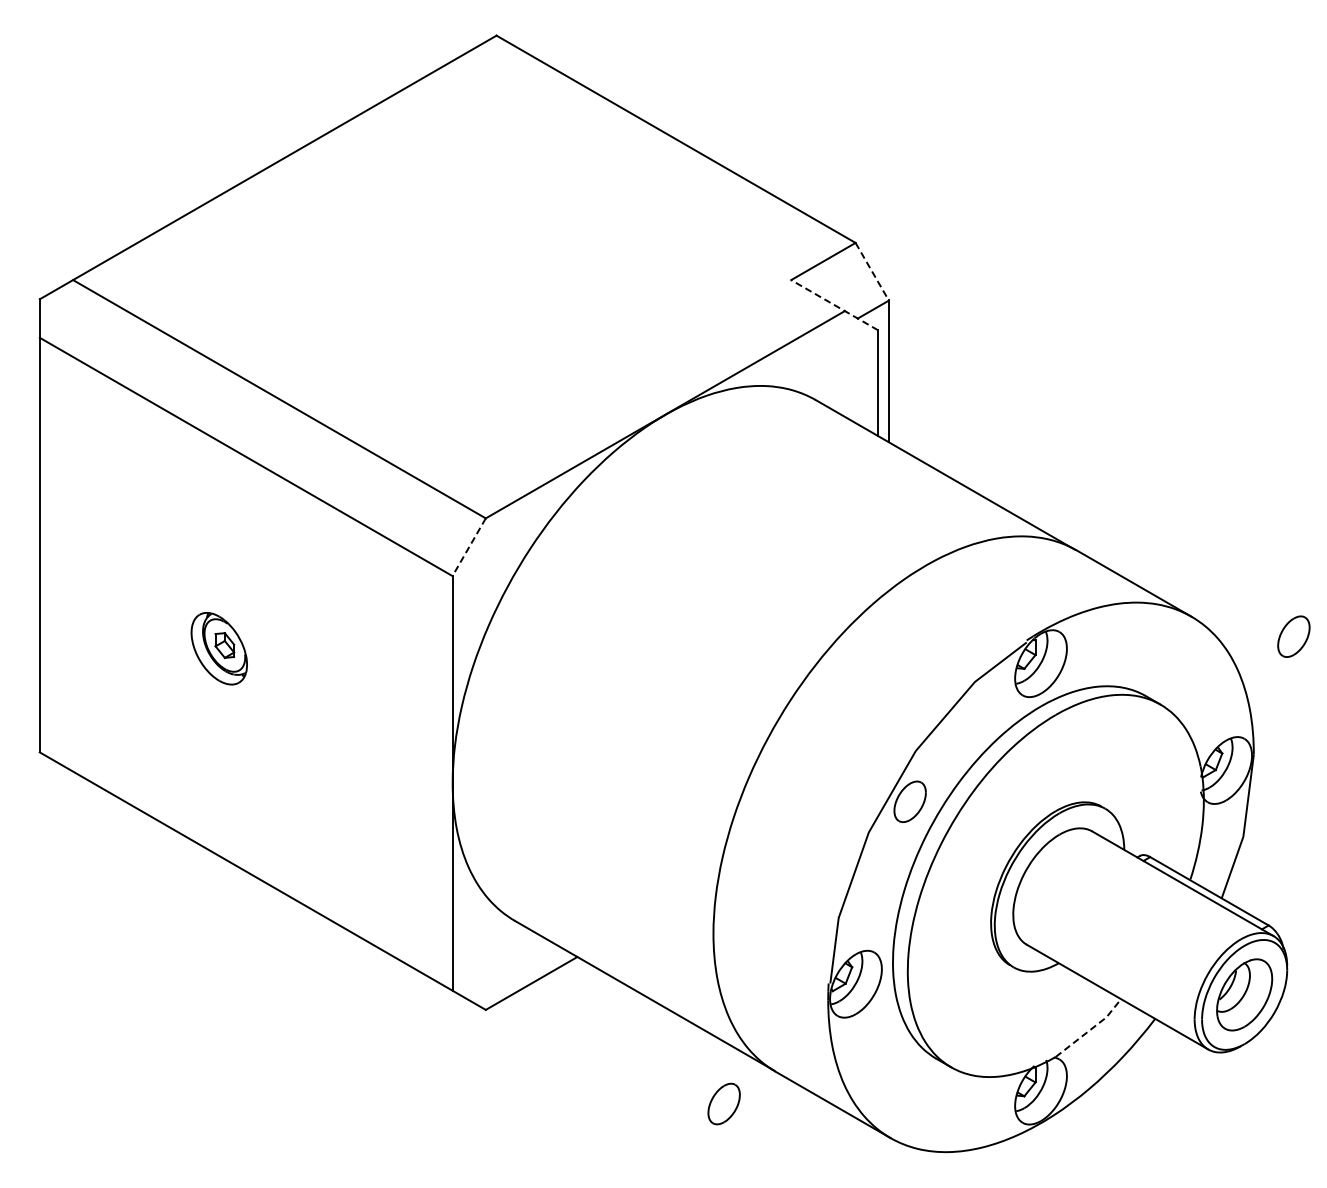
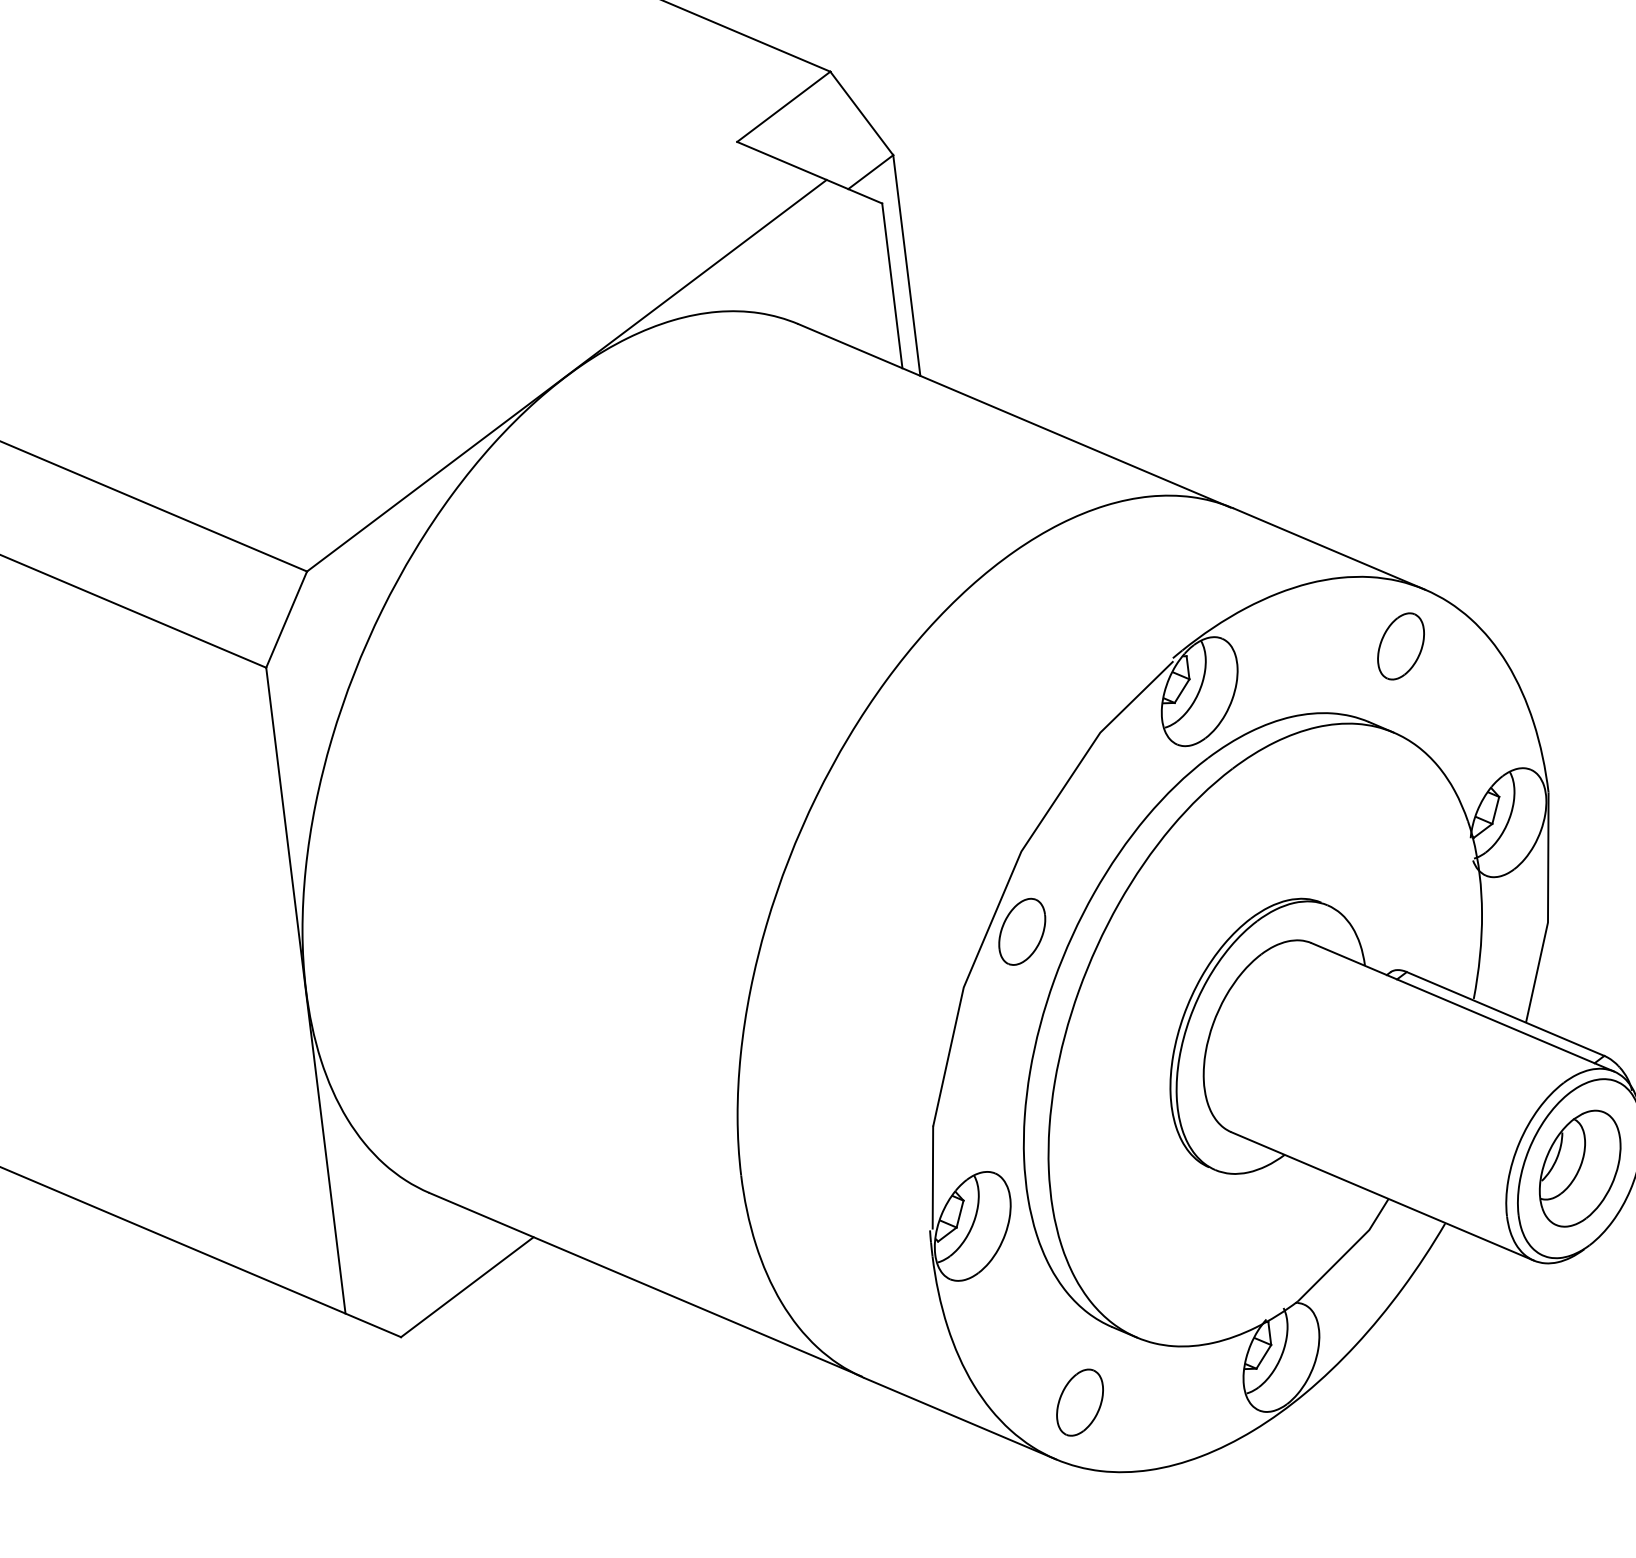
line: (872, 272) -> (862, 114), dashed -> solid
line: (834, 304) -> (809, 171), dashed -> solid
line: (468, 547) -> (285, 620), dashed -> solid
part: (1293, 636) -> (1400, 646), moved
line: (1090, 1029) -> (1346, 1252), dashed -> solid
part: (723, 1103) -> (1078, 1401), moved

